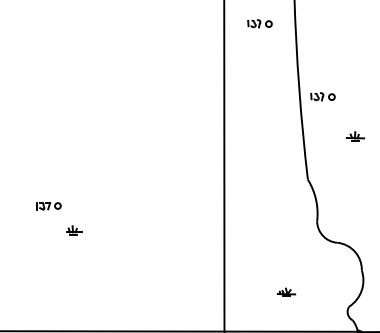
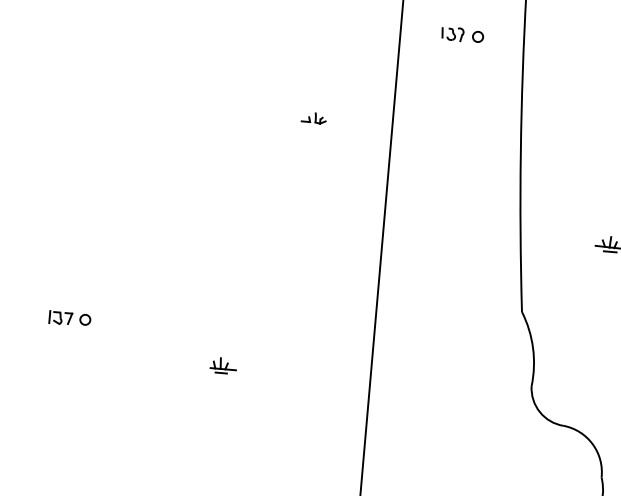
part: (178, 78) -> (313, 117), added
part: (322, 96) -> (559, 170), removed
part: (74, 230) -> (223, 365), moved

